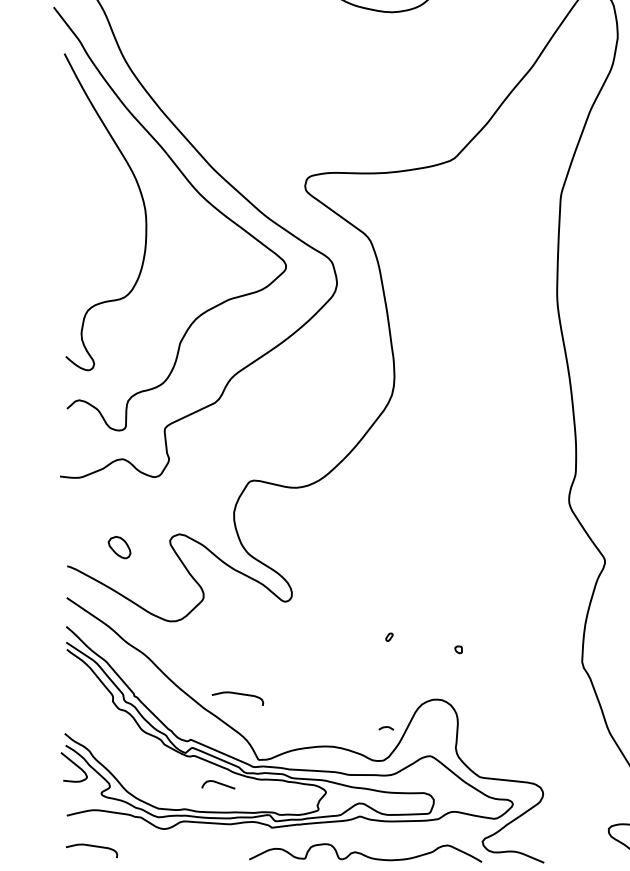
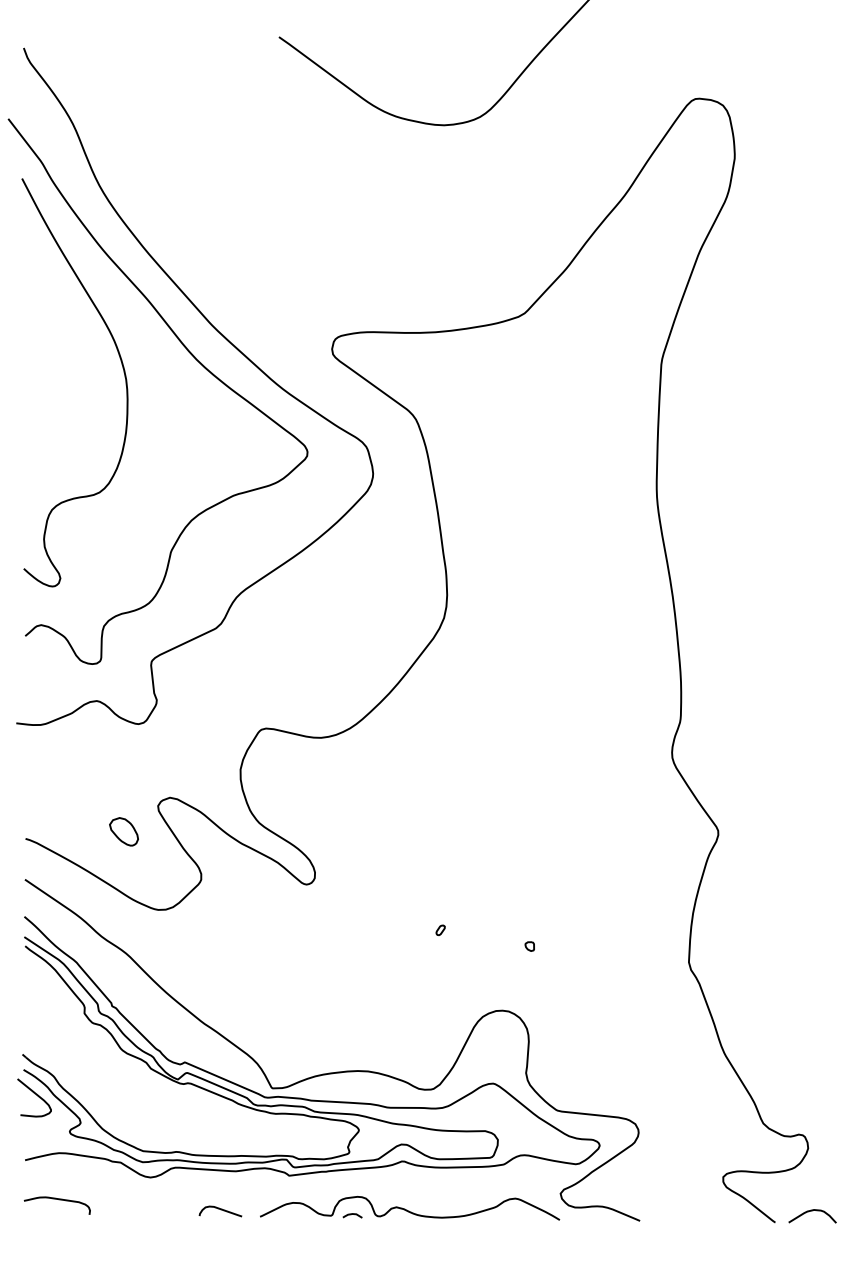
part: (119, 547) -> (123, 831), moved
curve: (238, 694) -> (246, 1004), removed
curve: (386, 727) -> (352, 1214), moved
curve: (218, 784) -> (220, 1210), moved

